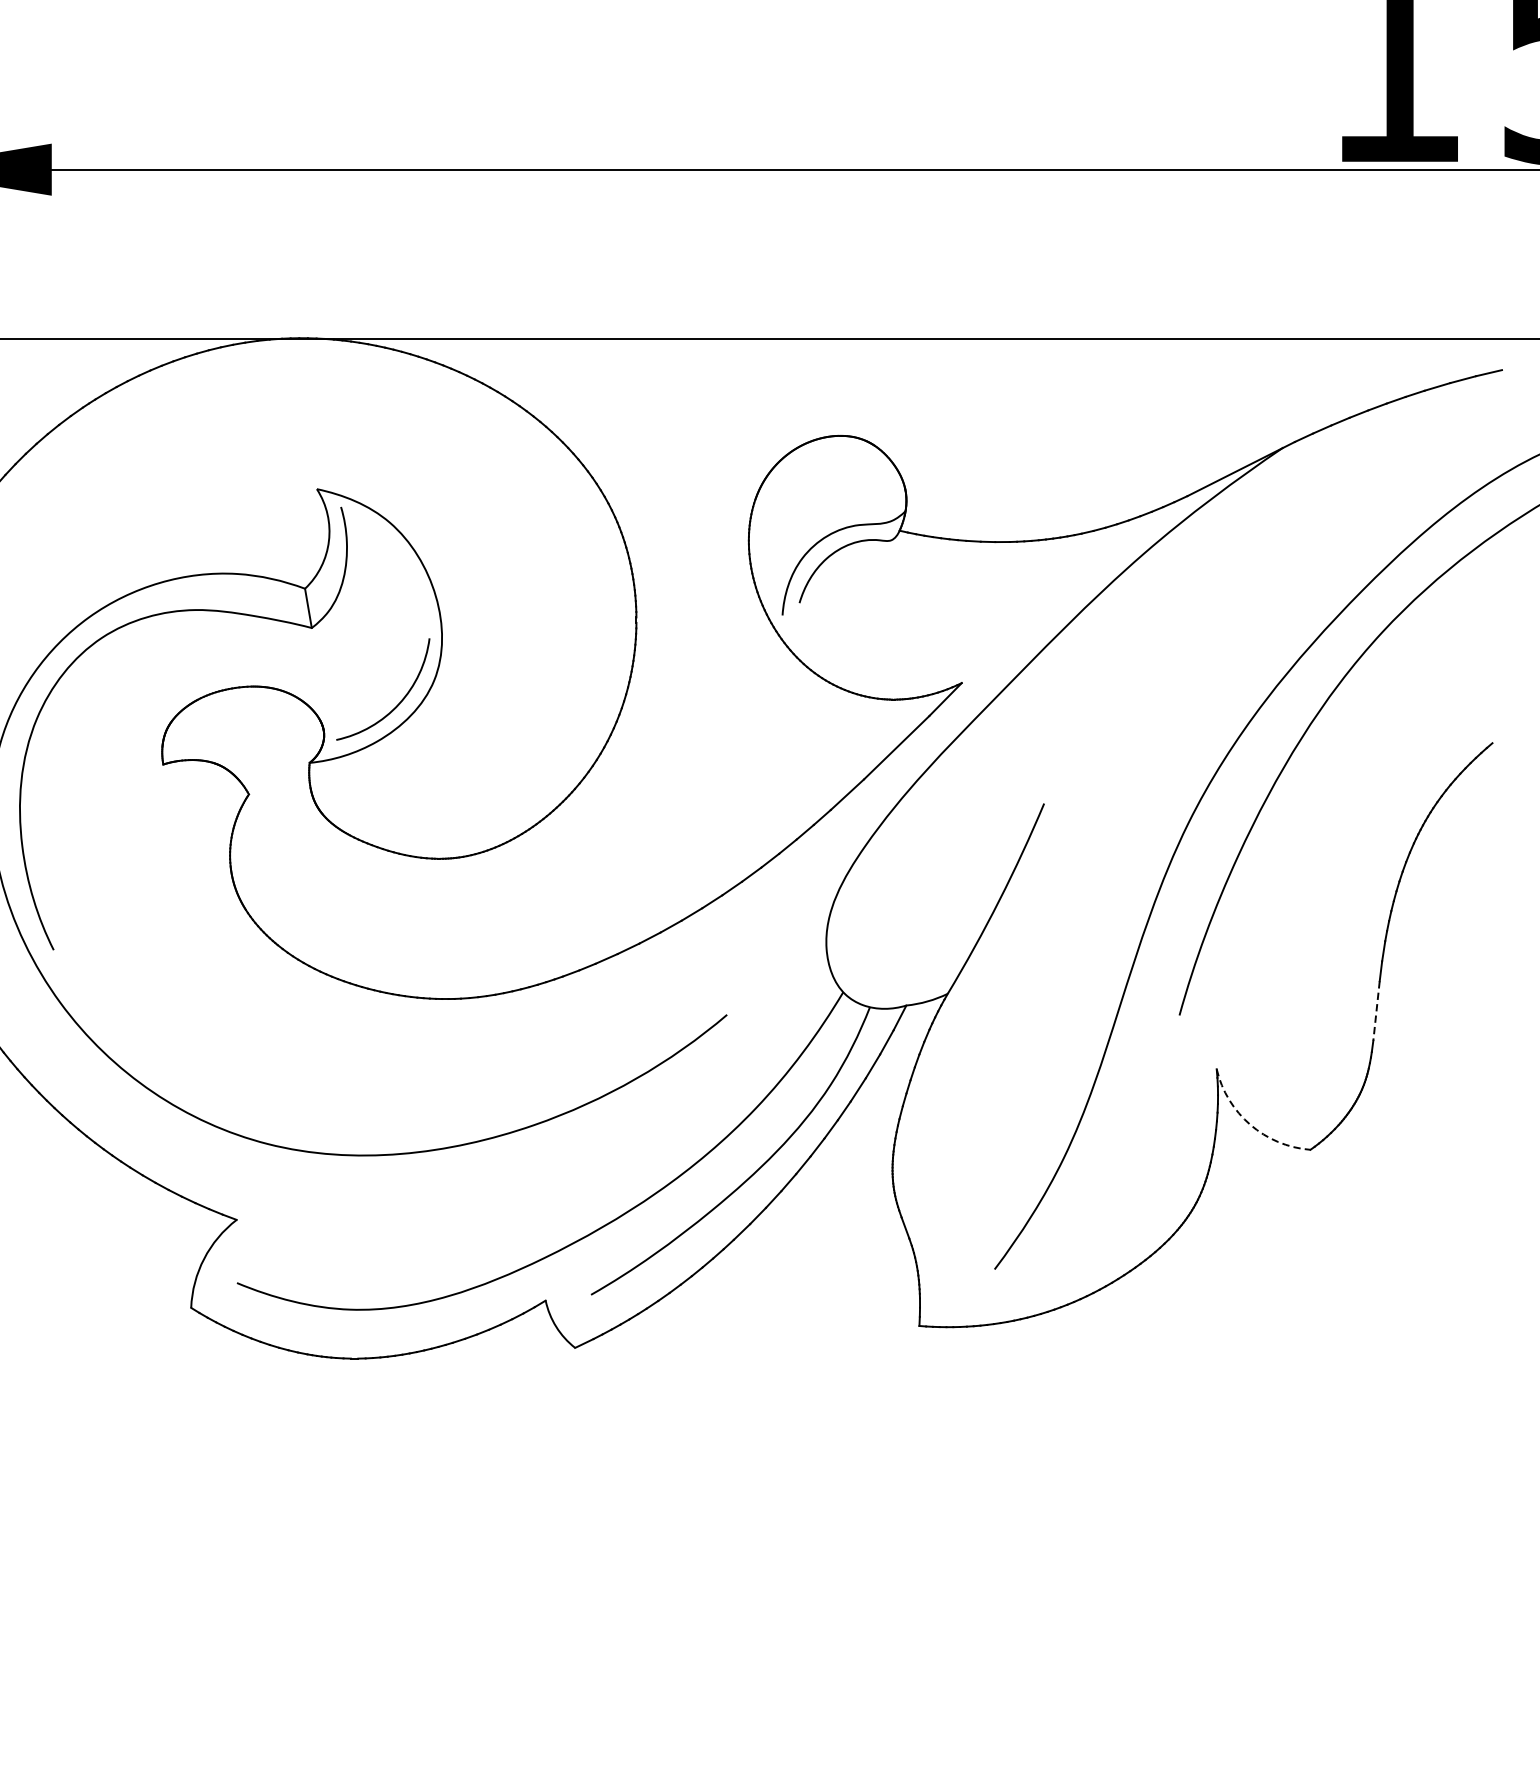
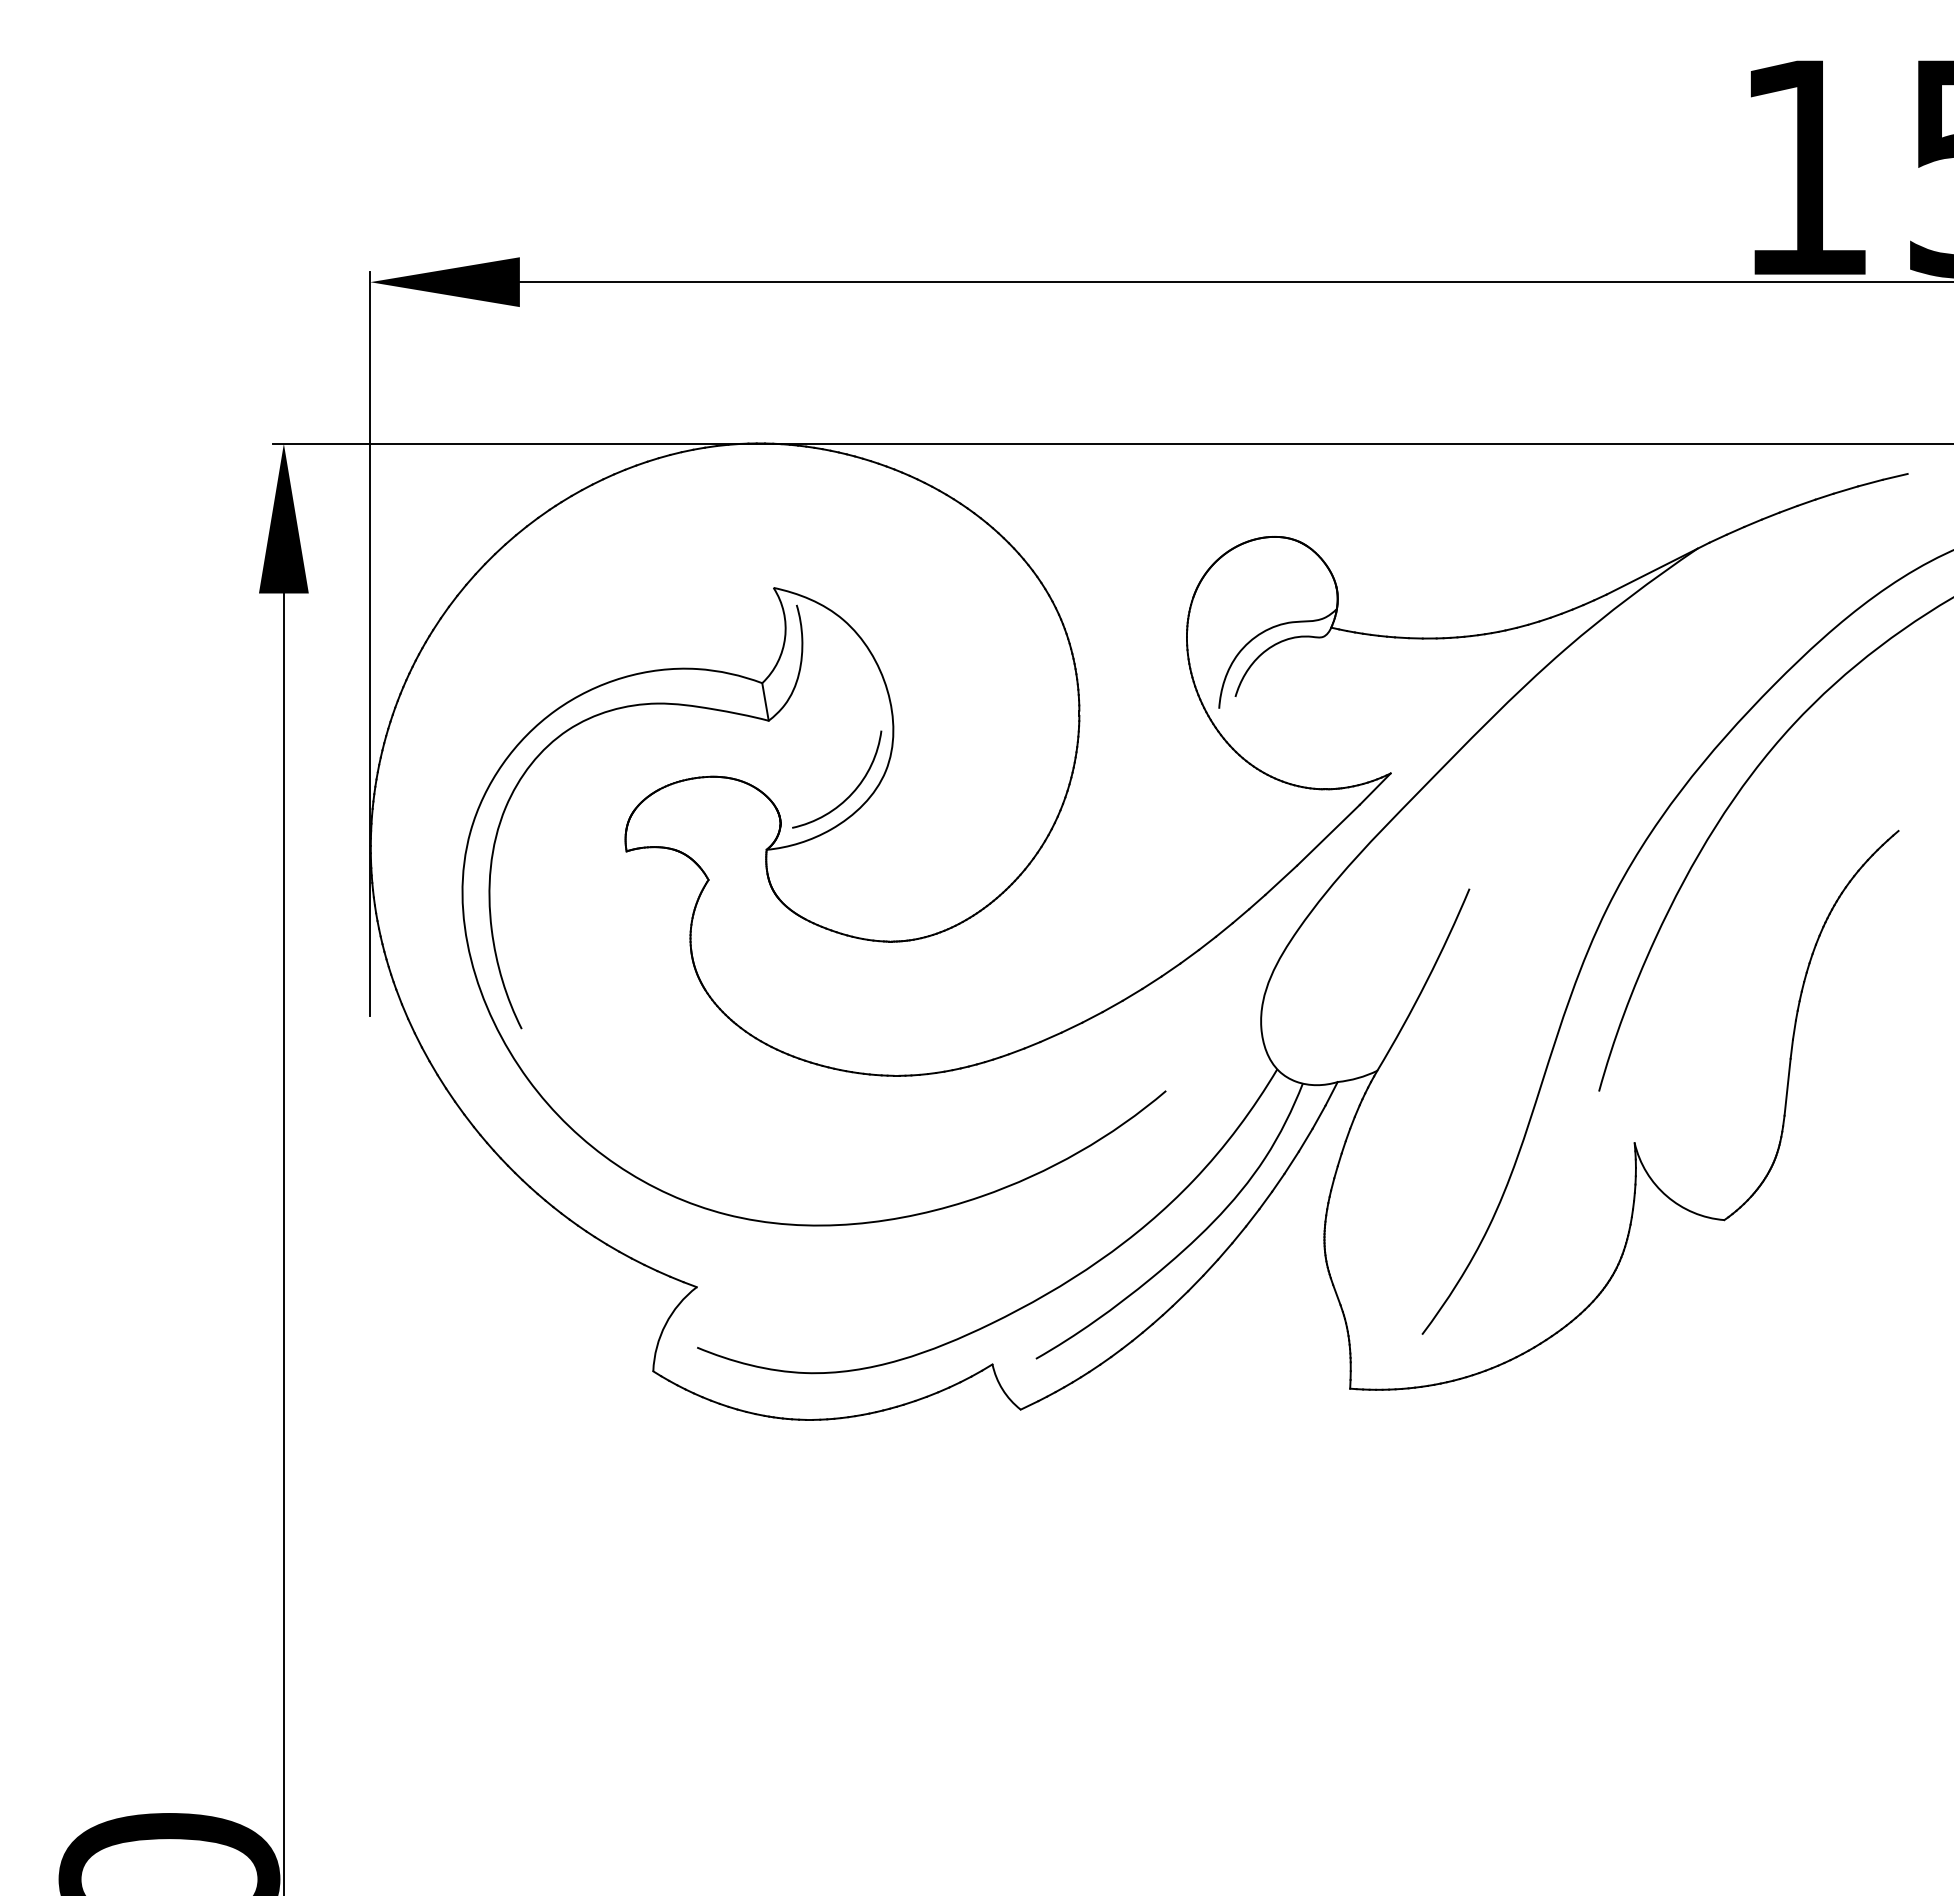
line: (1376, 1011) -> (1787, 1087), dashed -> solid
arc: (1249, 1125) -> (1666, 1196), dashed -> solid

